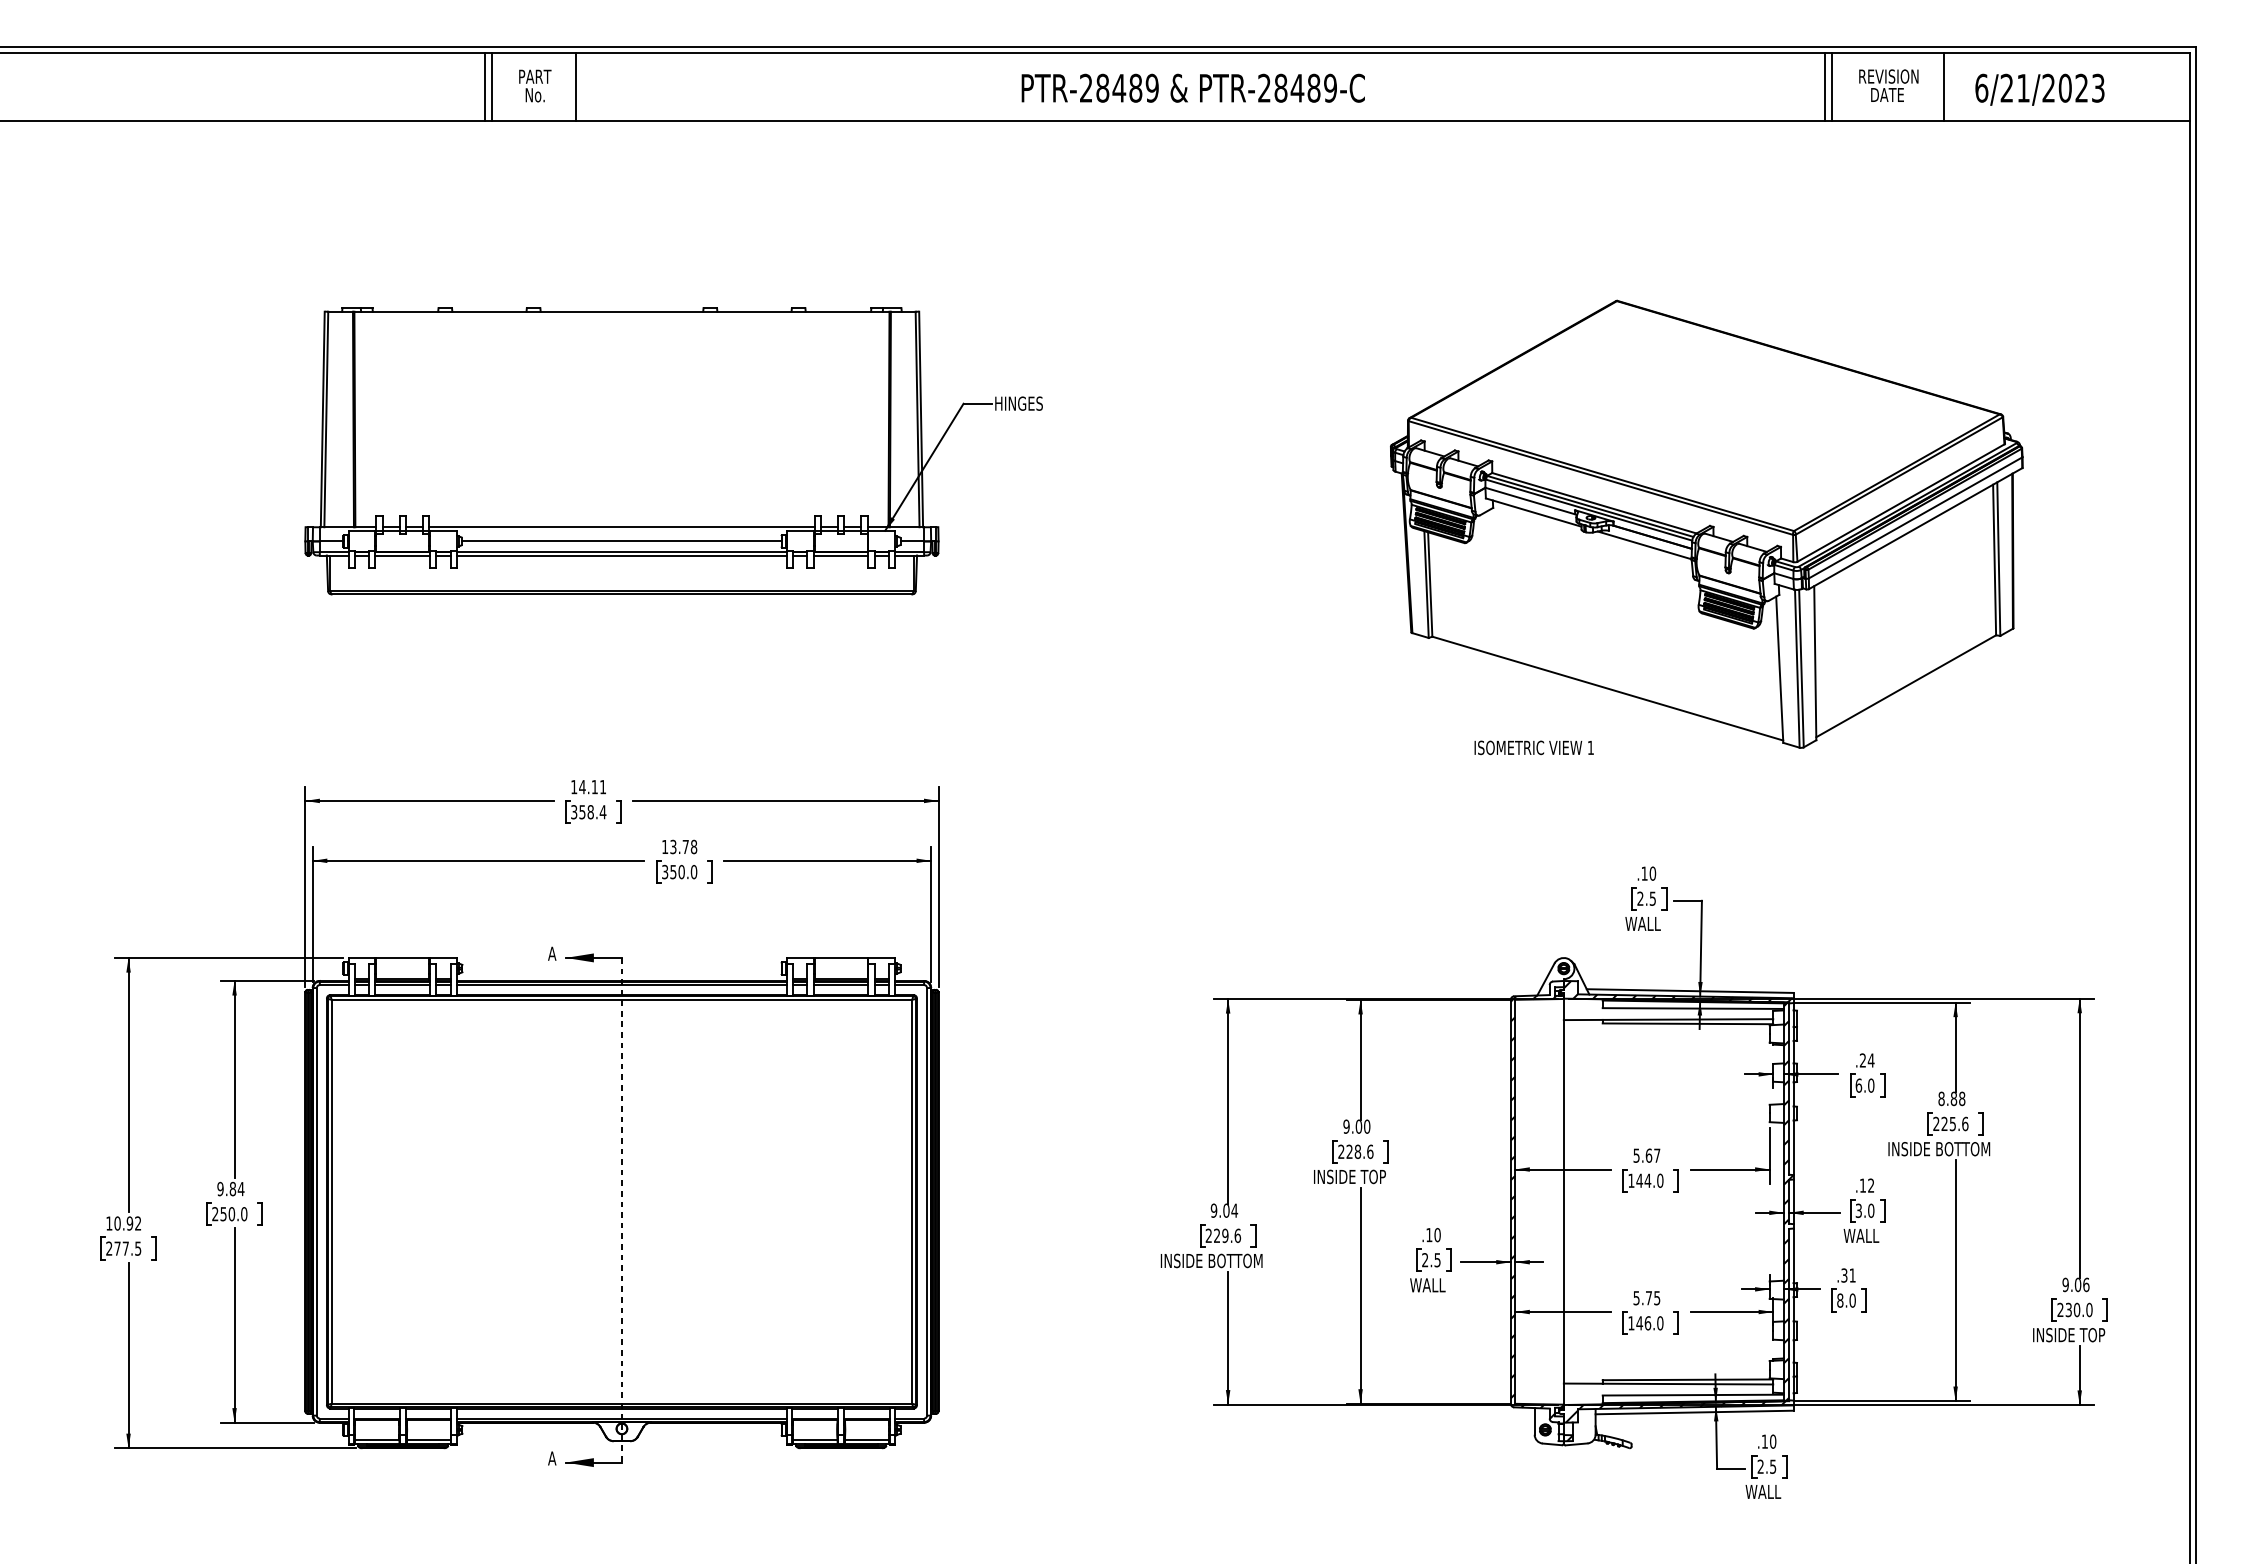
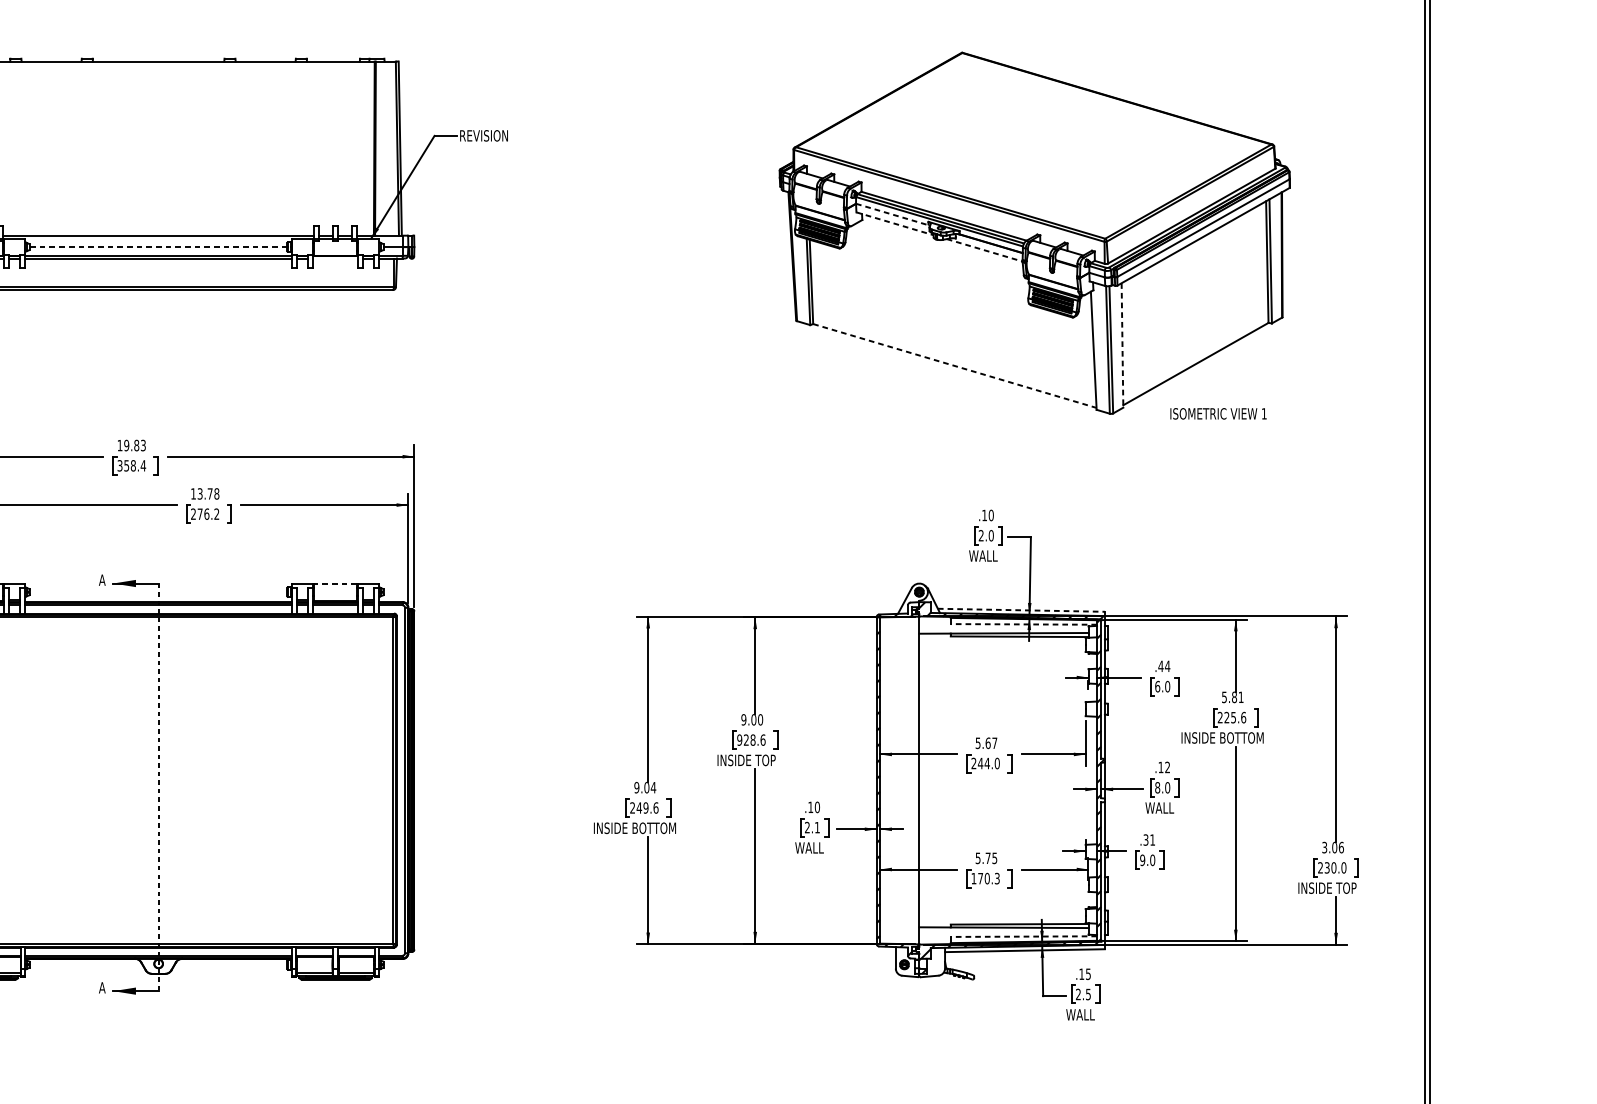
text: (1025, 403) -> (484, 135), HINGES -> REVISION
line: (1530, 501) -> (892, 214), solid -> dashed
line: (1533, 512) -> (894, 223), solid -> dashed
line: (621, 541) -> (158, 247), solid -> dashed
line: (1645, 545) -> (985, 250), solid -> dashed
line: (840, 555) -> (335, 258), removed
line: (1815, 663) -> (1122, 345), solid -> dashed
line: (1607, 688) -> (954, 365), solid -> dashed
text: (1533, 747) -> (1217, 413), moved
text: (592, 787) -> (134, 445), 14.11 -> 19.83
text: (679, 872) -> (205, 514), 350.0 -> 276.2
text: (1652, 898) -> (990, 535), 2.5 -> 2.0
line: (841, 958) -> (335, 583), solid -> dashed
line: (1690, 991) -> (1021, 610), solid -> dashed
line: (1693, 1008) -> (1024, 624), solid -> dashed
text: (1862, 1060) -> (1160, 666), .24 -> .44
text: (1951, 1098) -> (1232, 697), 8.88 -> 5.81
text: (1341, 1151) -> (739, 739), 228.6 -> 928.6
text: (1631, 1180) -> (974, 763), 144.0 -> 244.0
text: (1858, 1210) -> (1157, 787), 3.0 -> 8.0
text: (1216, 1235) -> (638, 807), 229.6 -> 249.6
text: (1437, 1260) -> (817, 827), 2.5 -> 2.1
text: (2065, 1284) -> (1324, 847), 9.06 -> 3.06
text: (1840, 1300) -> (1142, 860), 8.0 -> 9.0
text: (1649, 1323) -> (988, 878), 146.0 -> 170.3
line: (1693, 1395) -> (1024, 936), solid -> dashed
text: (1773, 1441) -> (1088, 974), .10 -> .15

